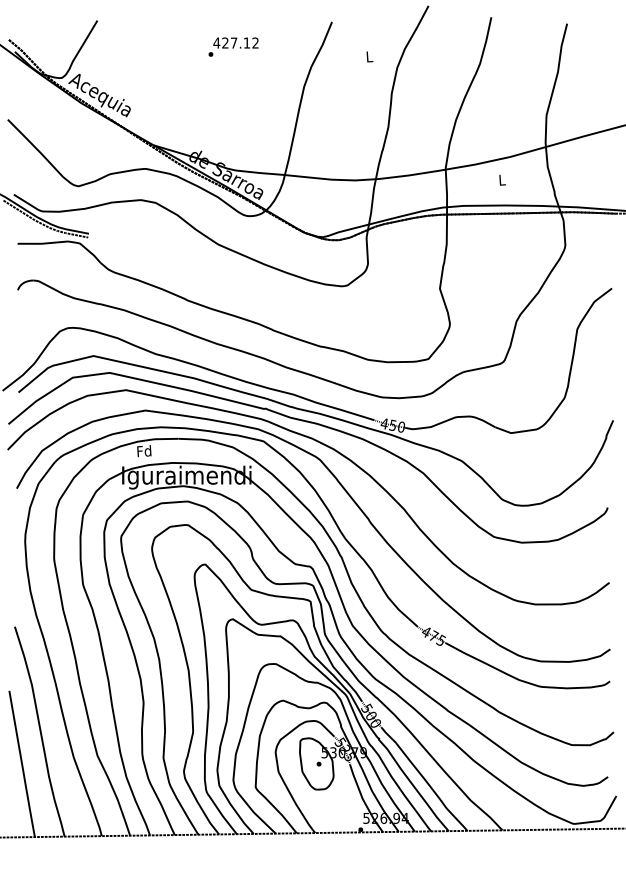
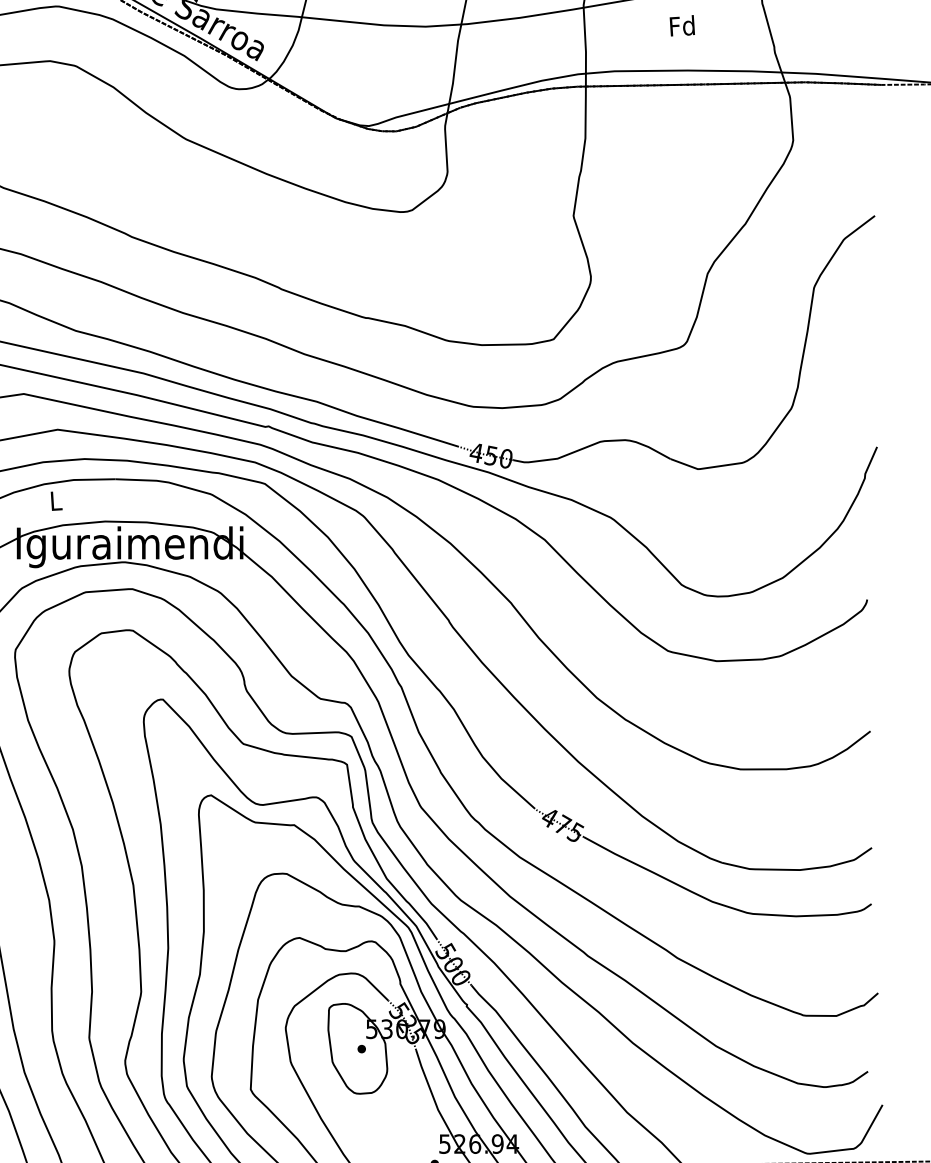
text: (501, 179) -> (681, 25), L -> Fd
text: (144, 451) -> (56, 501), Fd -> L

